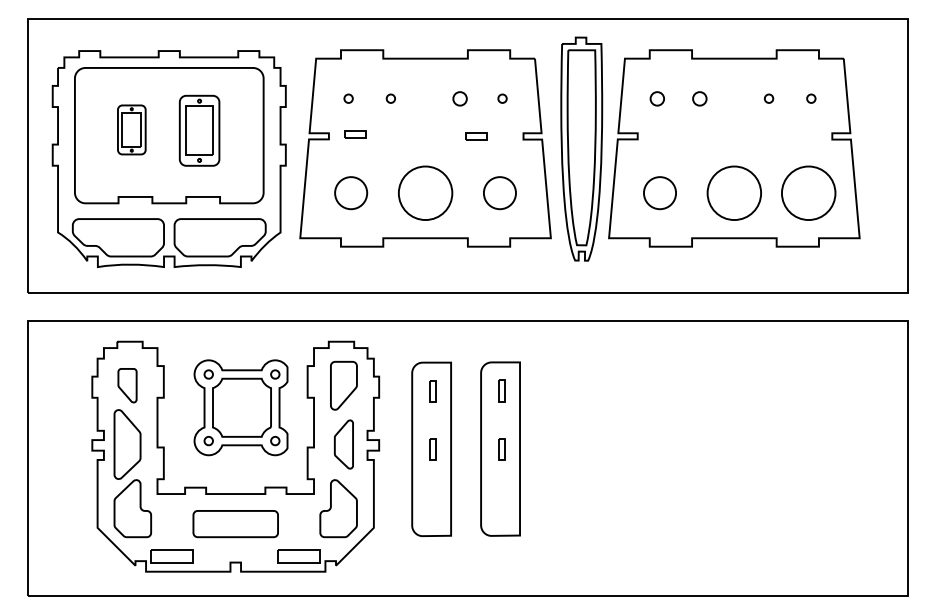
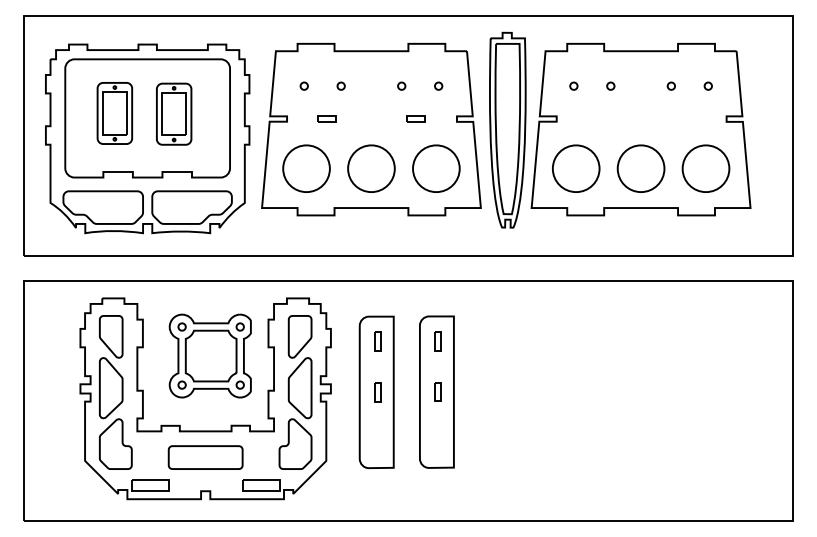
part: (460, 98) -> (401, 86), size x0.62
part: (657, 98) -> (573, 86), size x0.62
part: (699, 98) -> (610, 86), size x0.62
part: (131, 129) -> (114, 113), size x1.43
part: (355, 134) -> (326, 119), moved
part: (350, 192) -> (305, 168), size x1.67
part: (499, 192) -> (436, 168), size x1.67
part: (659, 192) -> (575, 168), size x1.67
part: (127, 385) -> (111, 336), size x1.43
part: (343, 444) -> (299, 388), size x1.43

